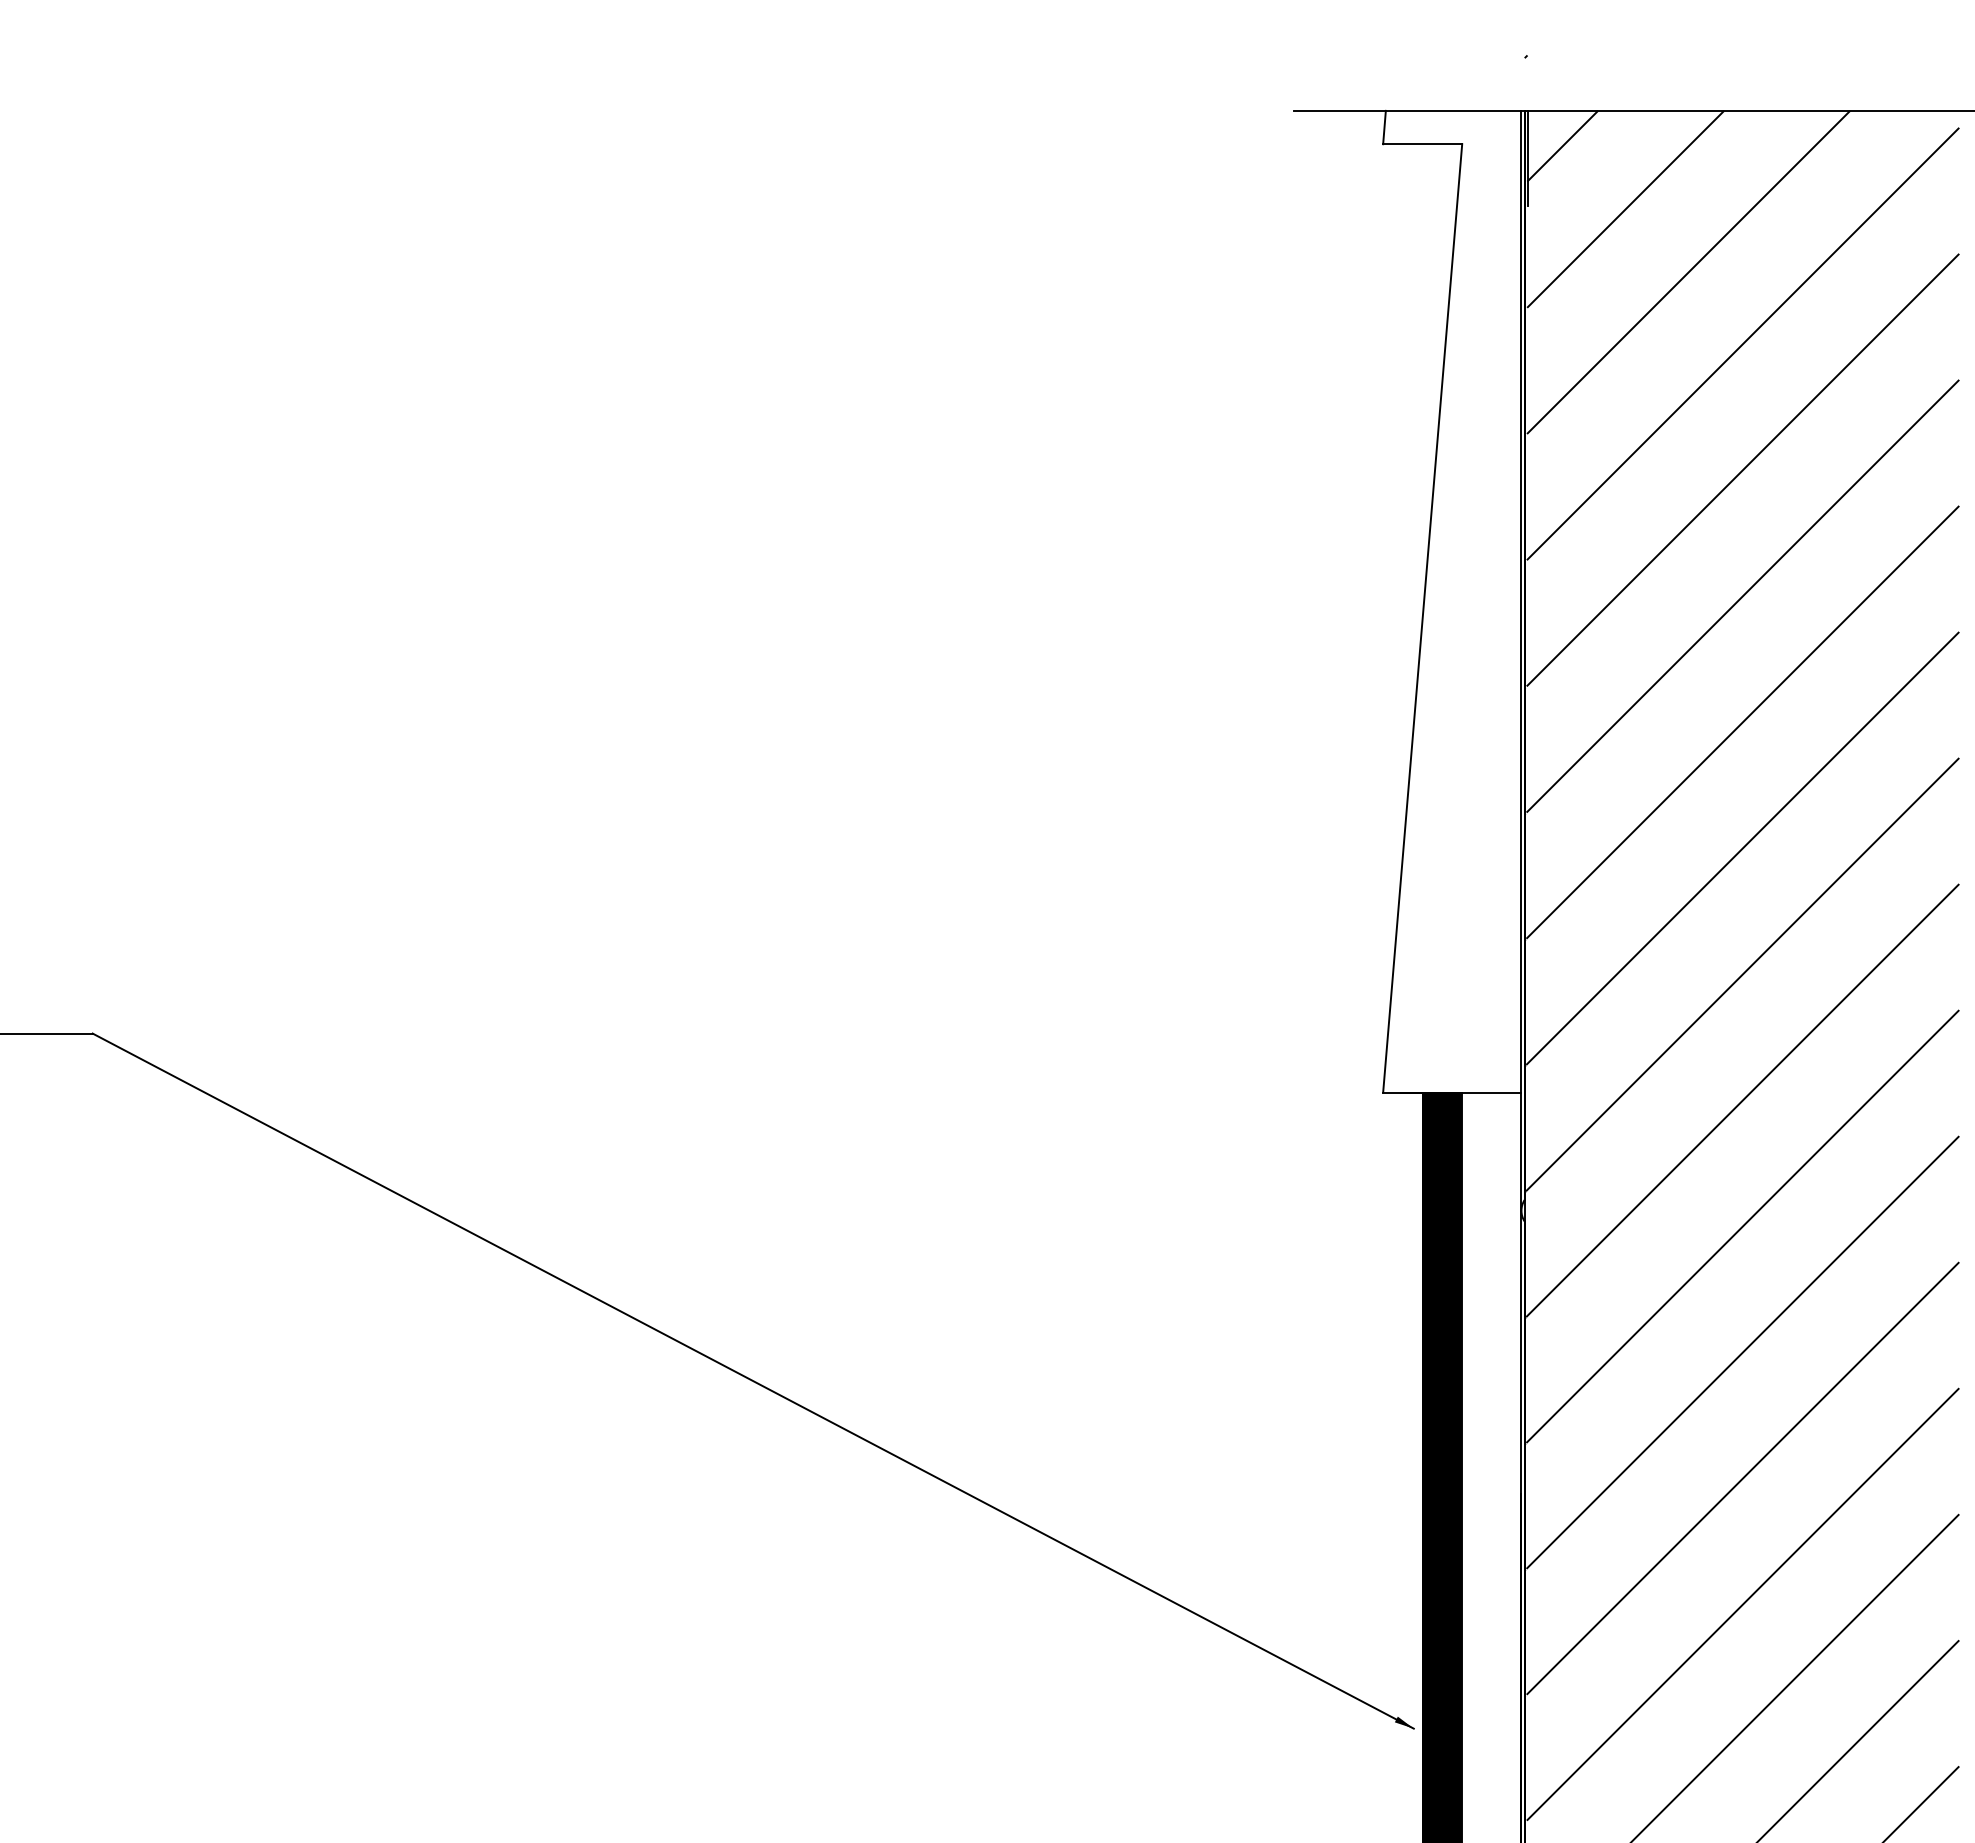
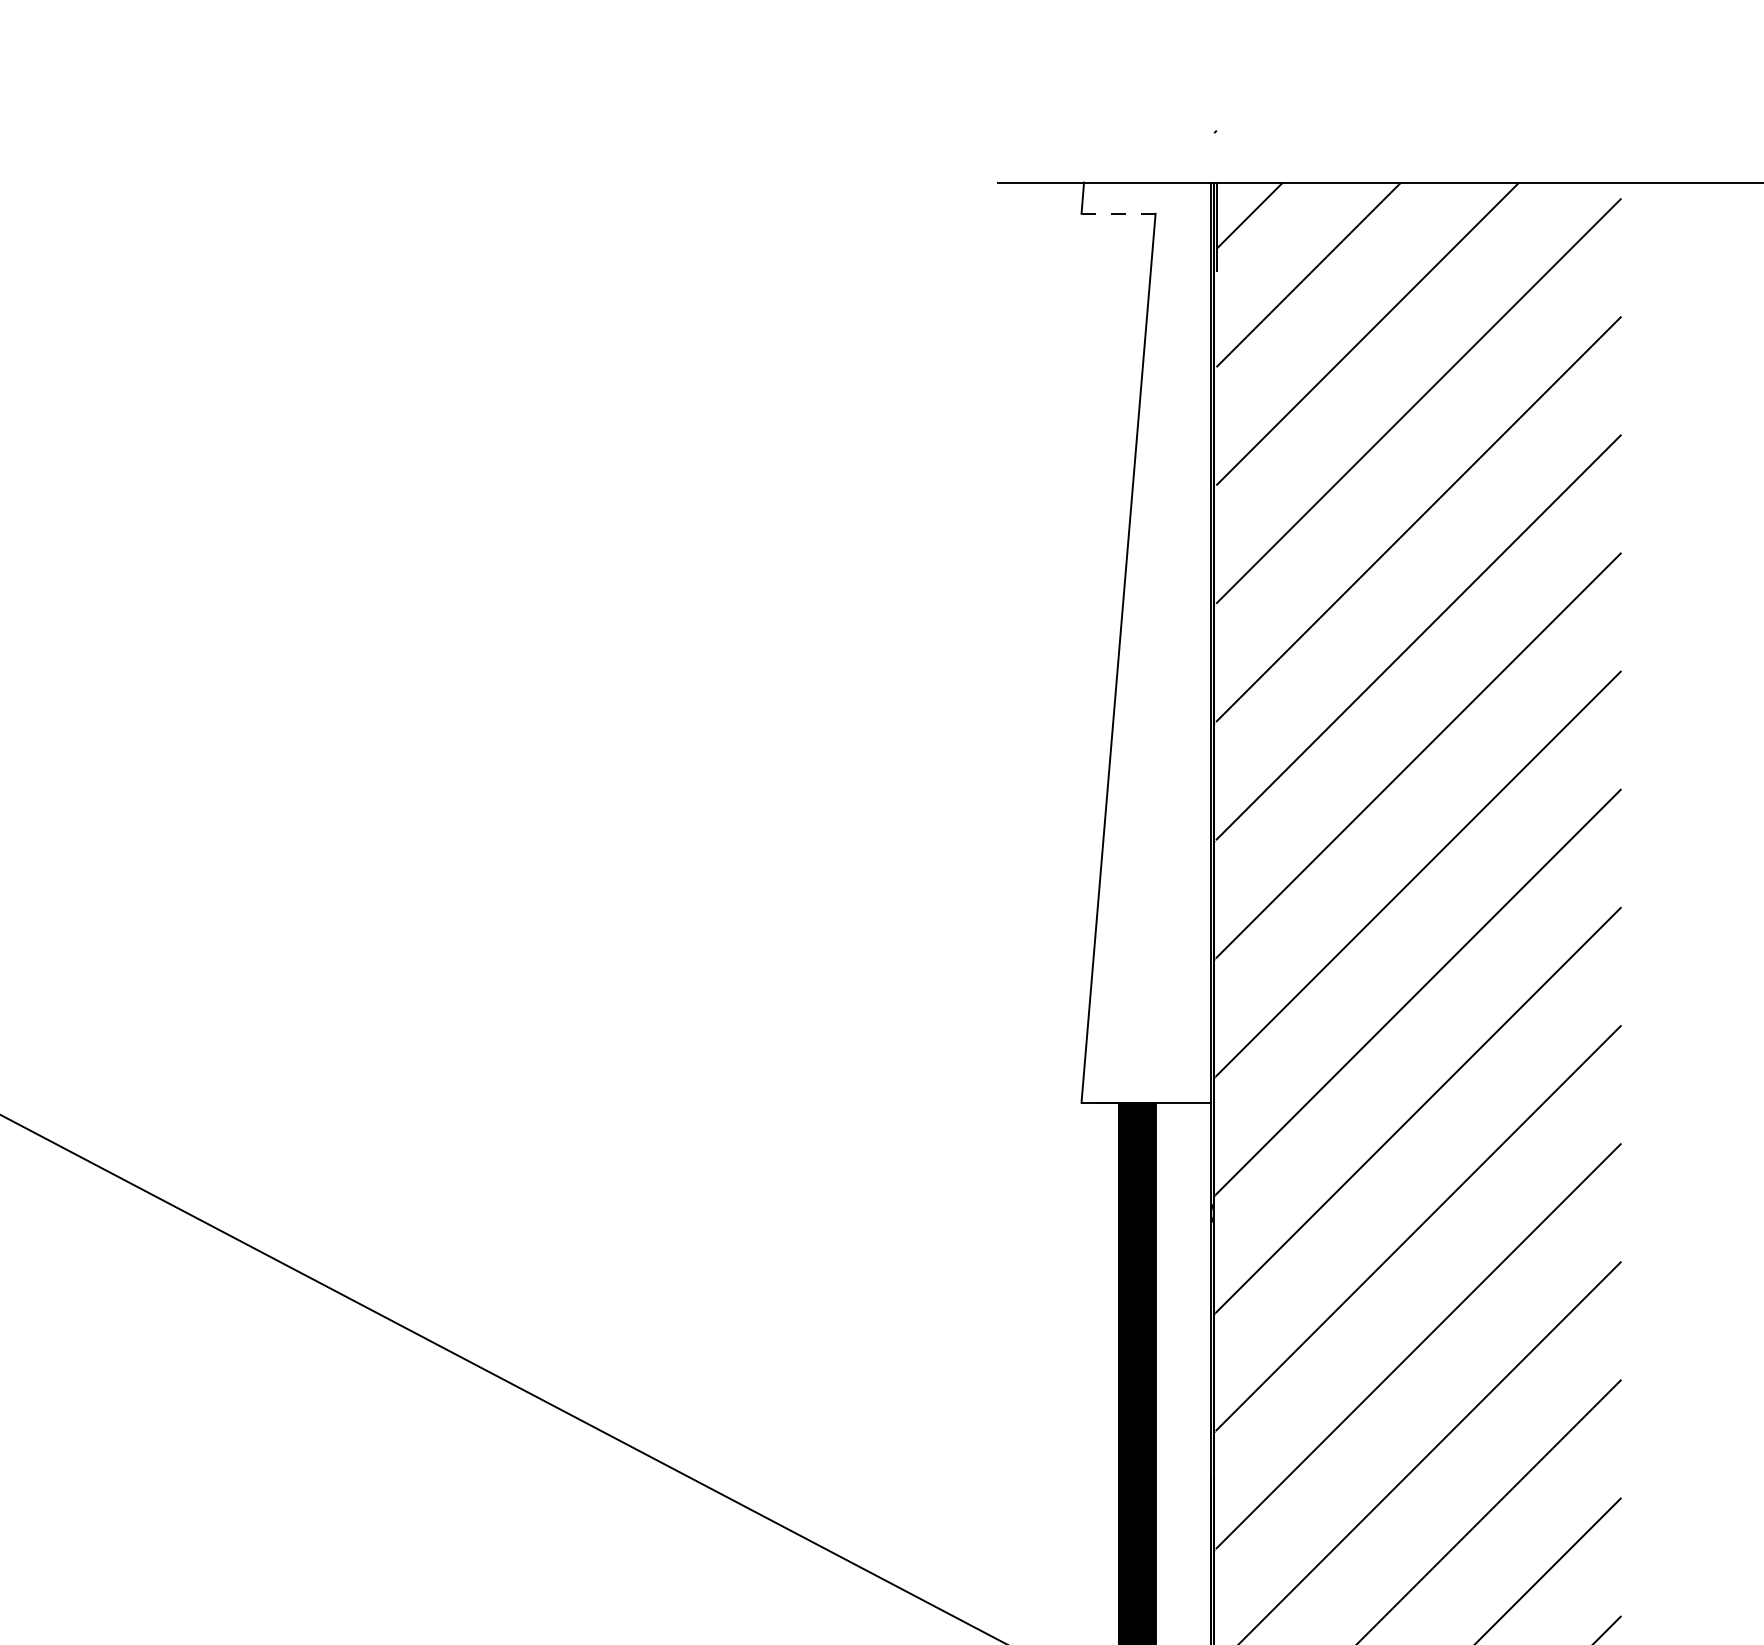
line: (1422, 144) -> (1118, 214), solid -> dashed

